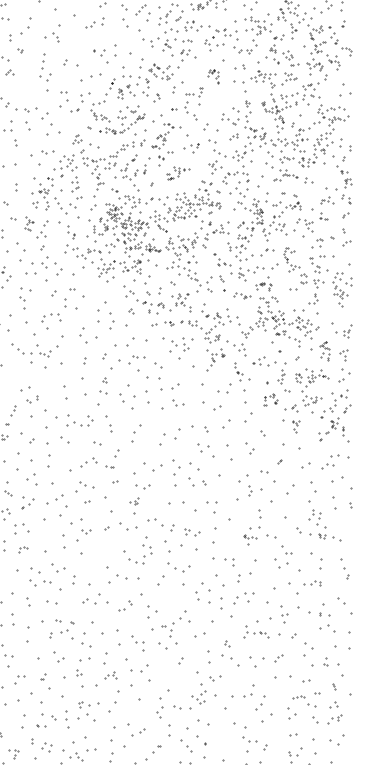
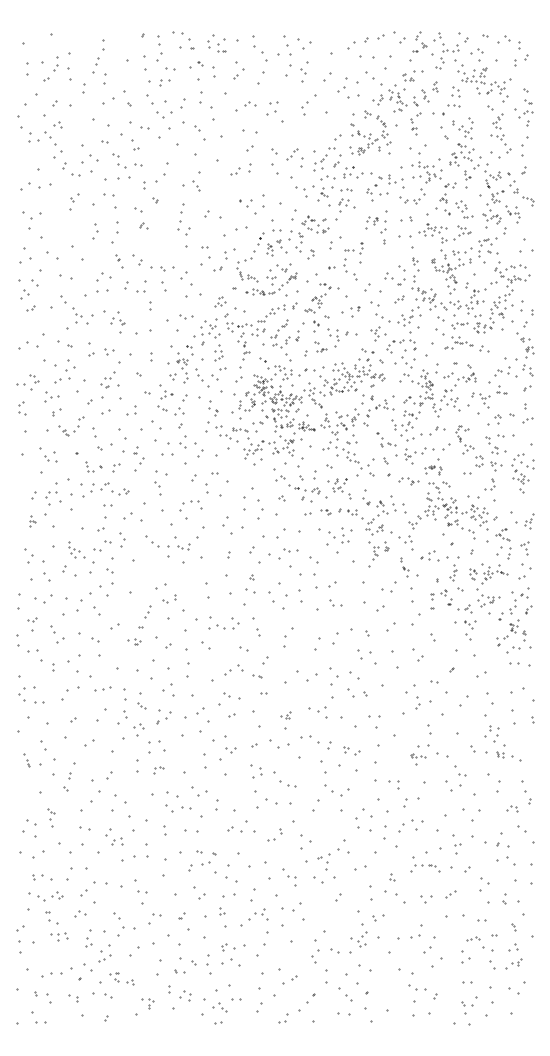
part: (212, 76) -> (375, 230), size x1.67
part: (177, 173) -> (335, 340), size x1.67
part: (326, 200) -> (505, 371), size x1.43
part: (29, 223) -> (165, 397), size x1.67
part: (325, 350) -> (503, 543), size x1.43
part: (270, 399) -> (441, 599), size x1.43
part: (296, 427) -> (470, 630), size x1.43
part: (327, 466) -> (513, 649), moved
part: (142, 486) -> (317, 709), moved
part: (147, 550) -> (256, 771), moved
part: (316, 582) -> (512, 808), moved
part: (257, 662) -> (426, 899), size x0.62
part: (110, 675) -> (258, 914), size x1.43

